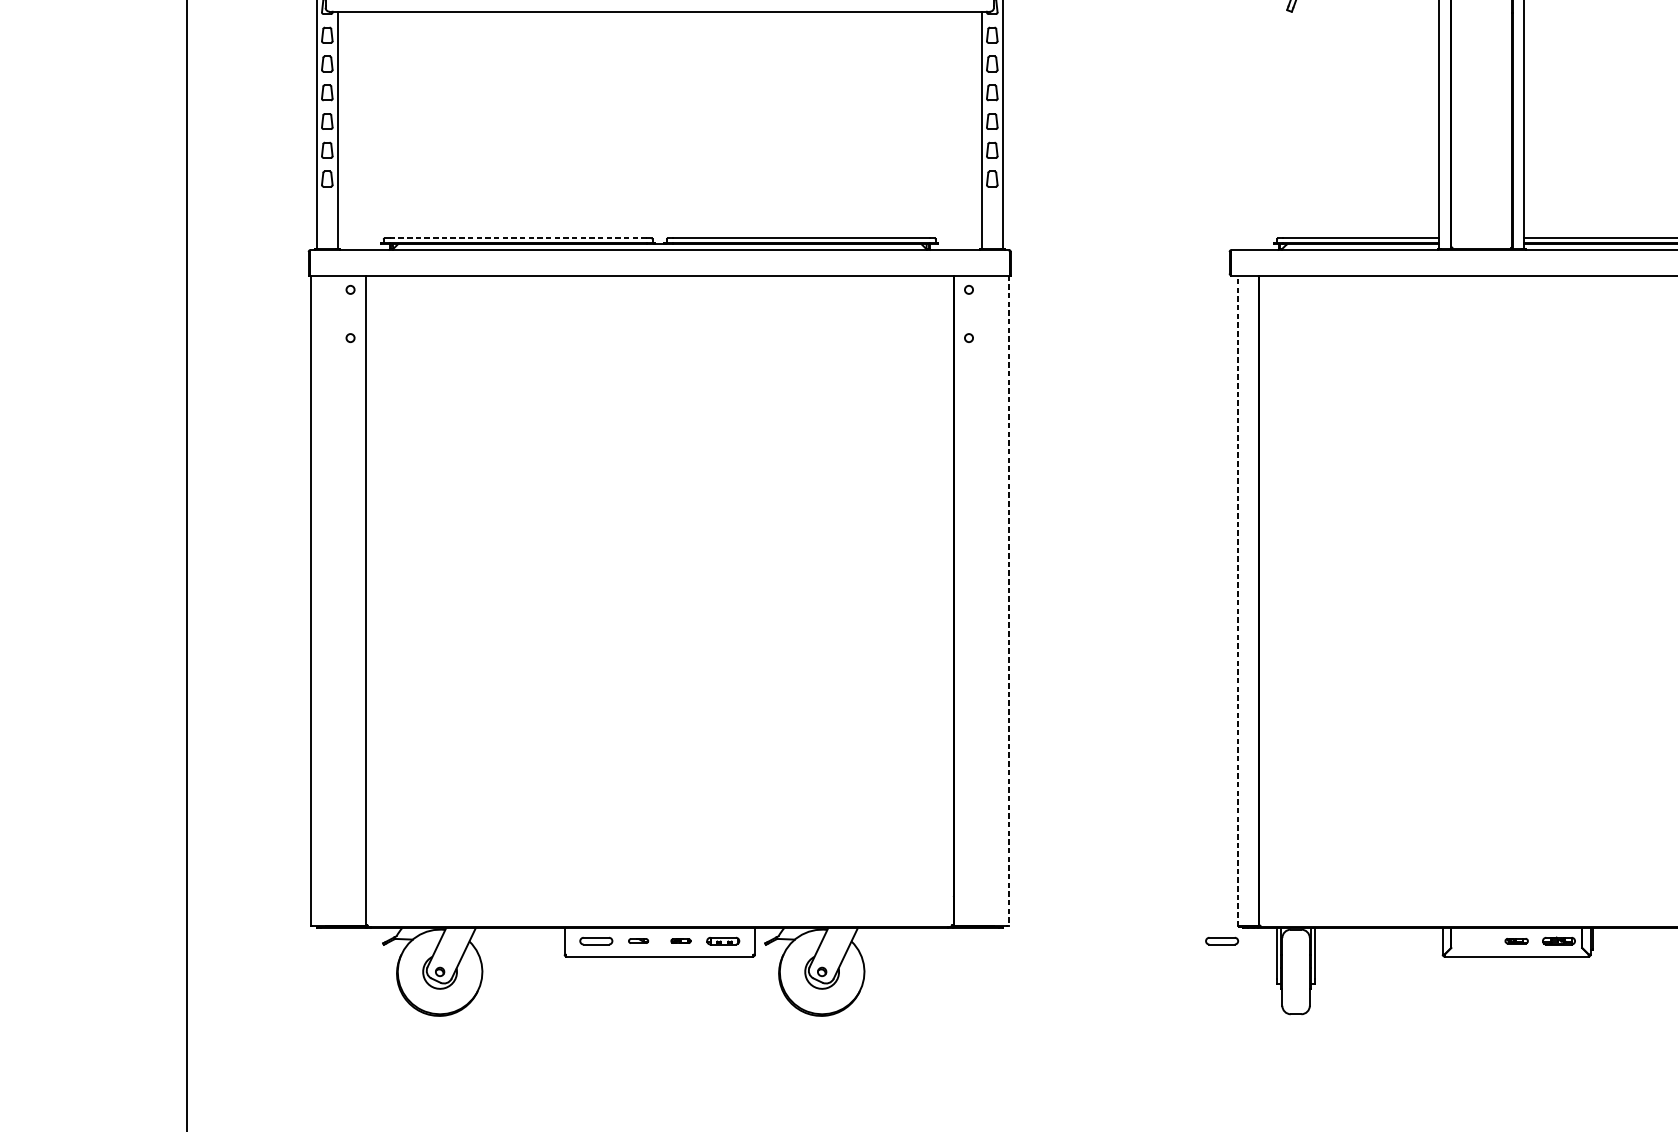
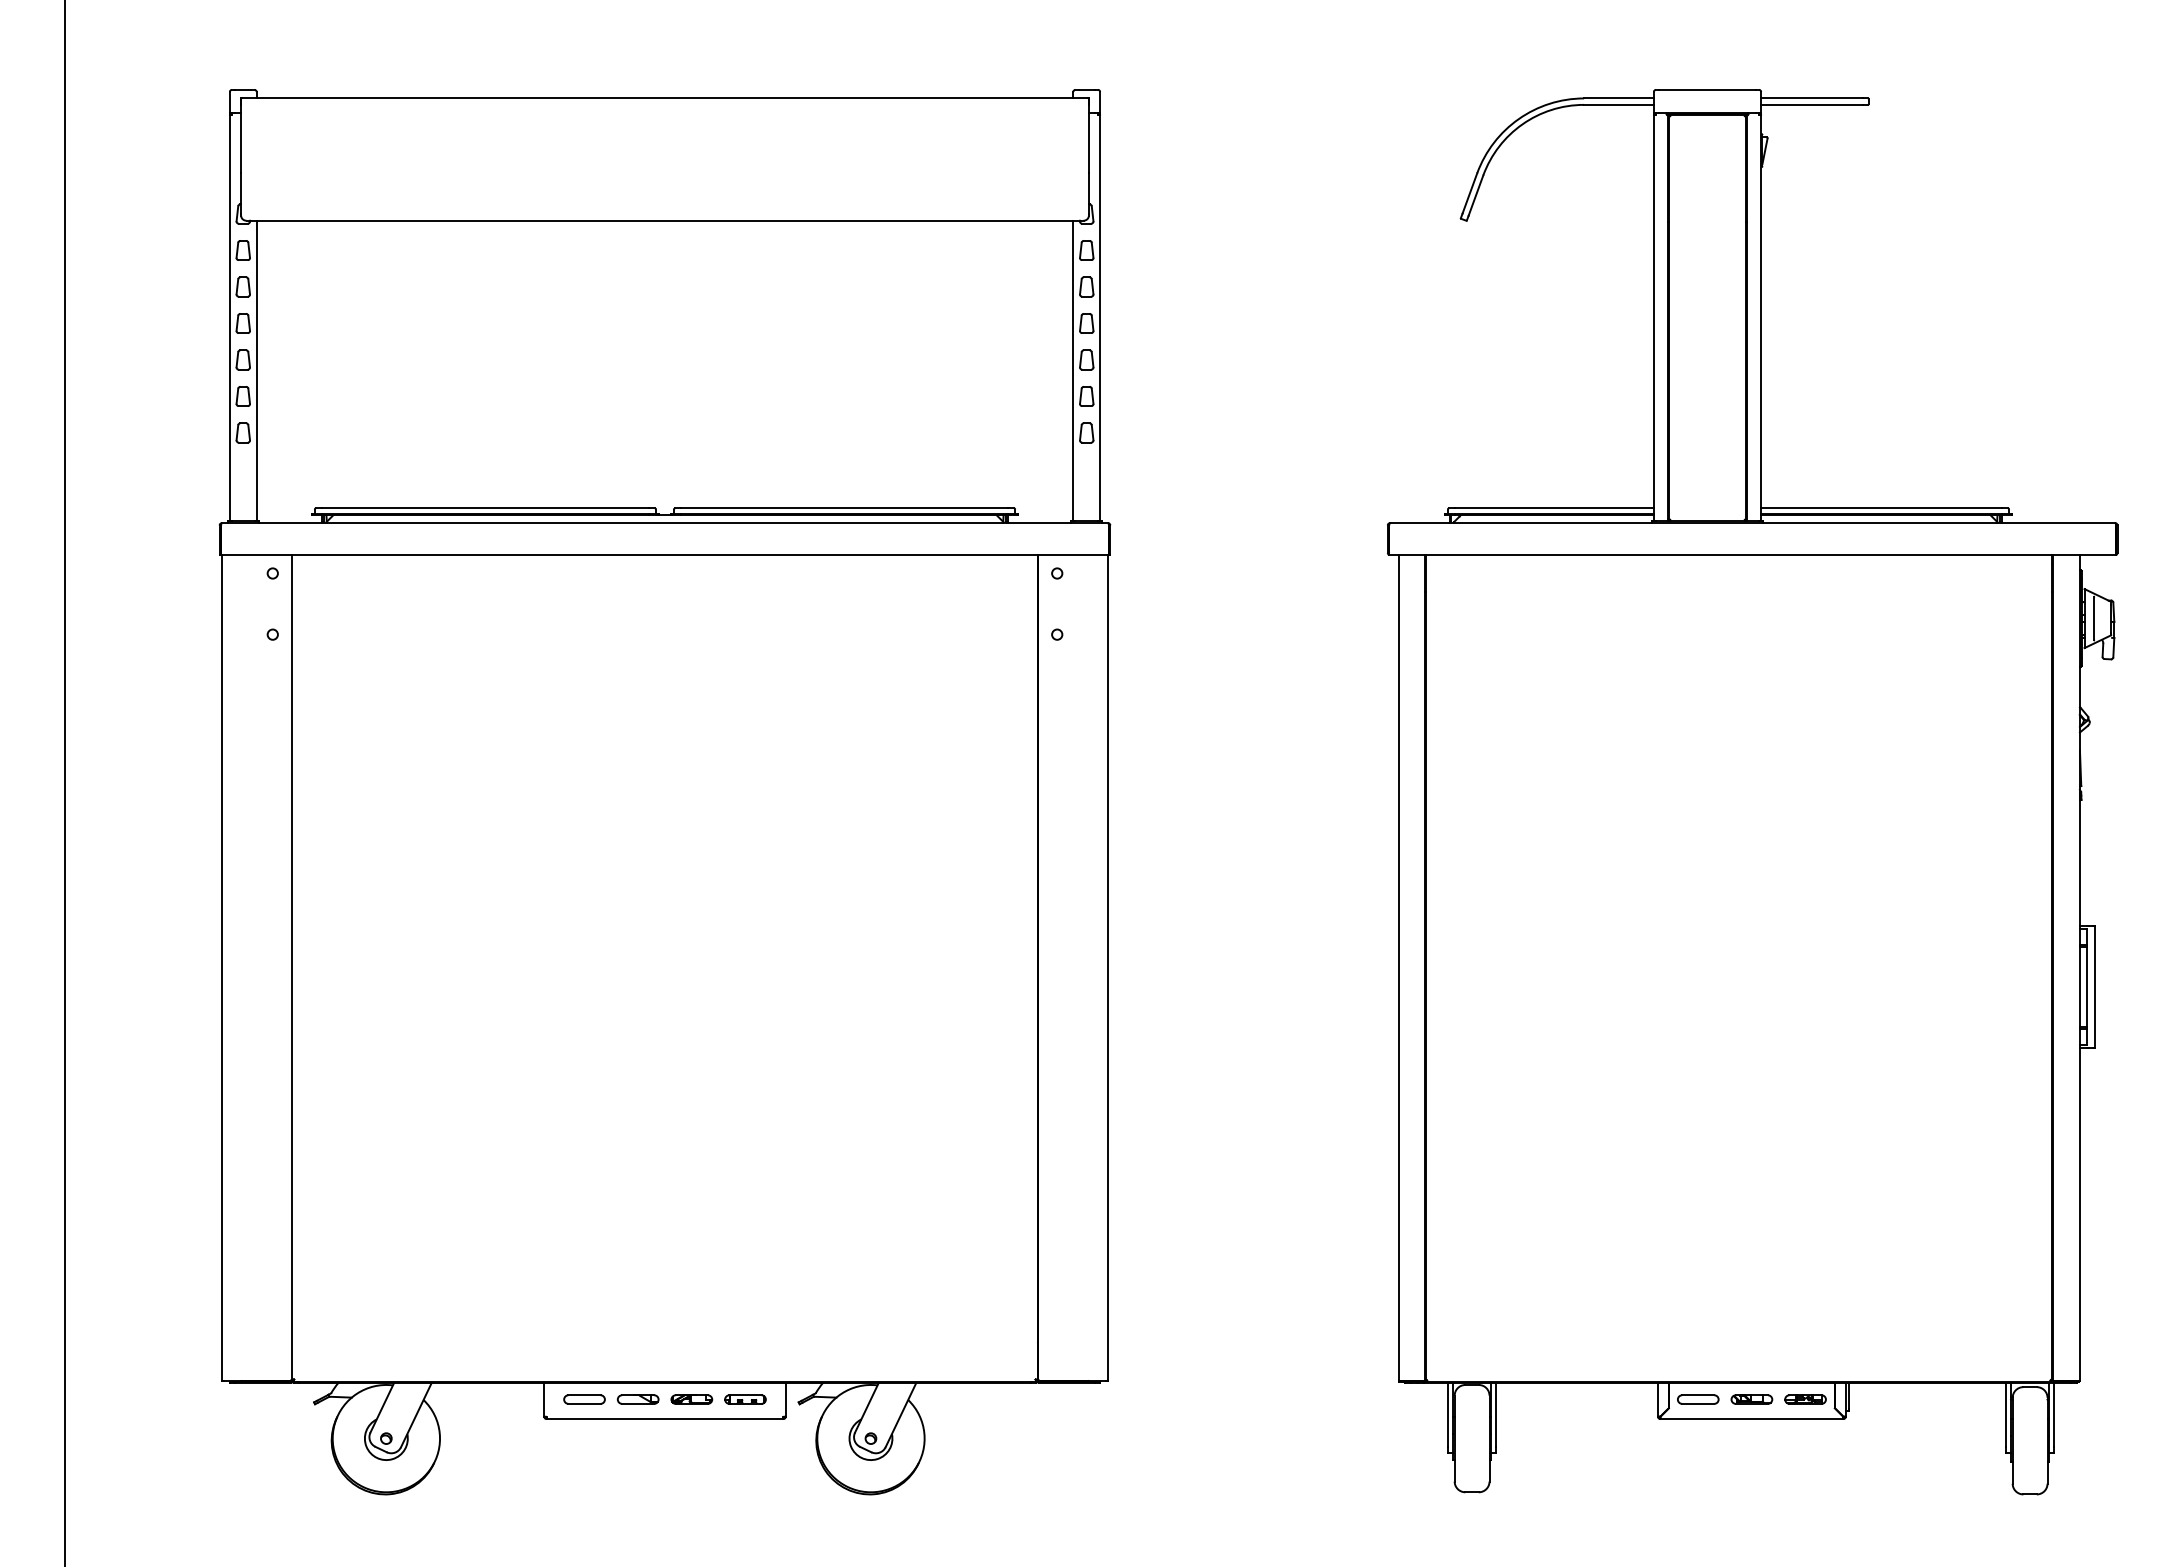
line: (517, 238) -> (484, 508), dashed -> solid
line: (1008, 600) -> (1107, 967), dashed -> solid
line: (1238, 600) -> (1398, 967), dashed -> solid
part: (638, 941) -> (637, 1399), size x1.67
part: (680, 941) -> (691, 1399), size x1.67
part: (1222, 941) -> (1698, 1399), moved
part: (1516, 941) -> (1751, 1399), size x1.43

